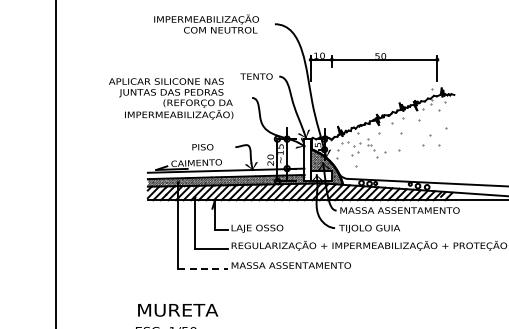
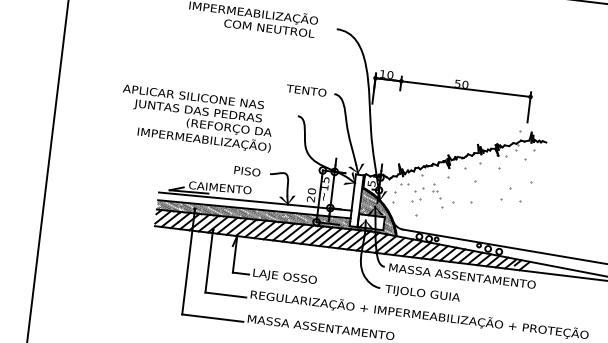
text: (171, 98) -> (197, 118), moved
text: (202, 147) -> (246, 171), moved
line: (203, 268) -> (213, 318), dashed -> solid

